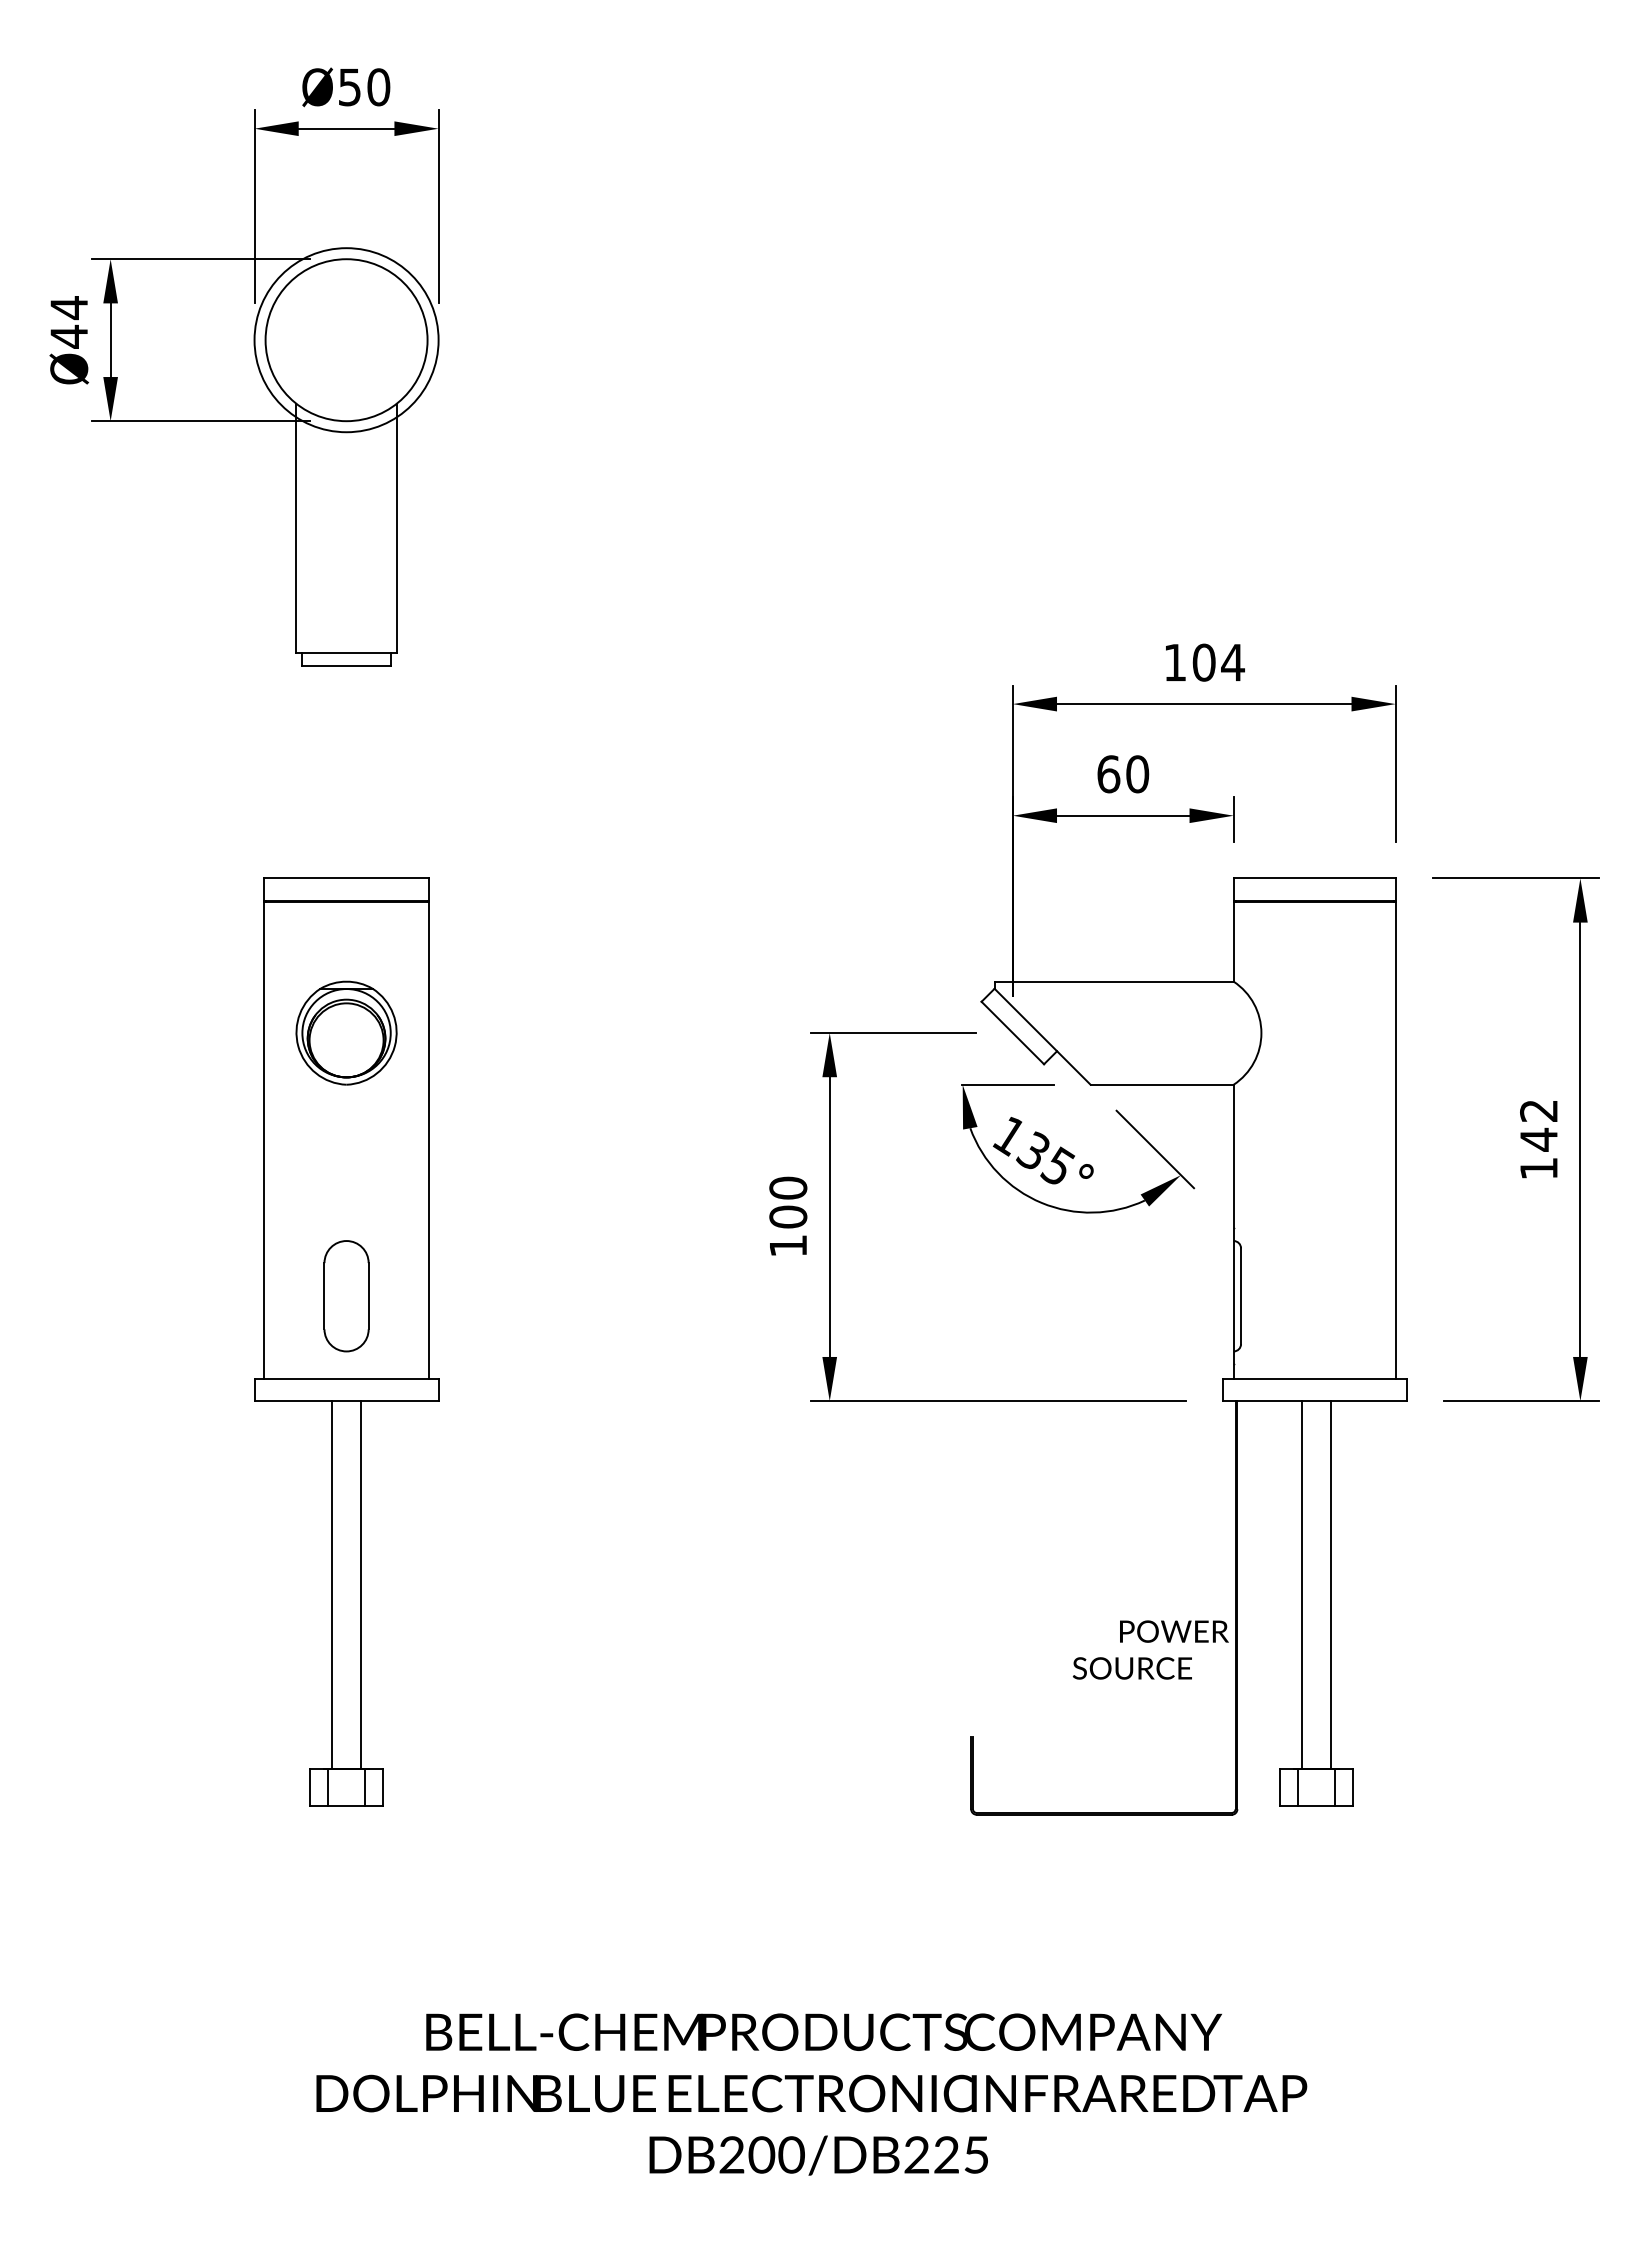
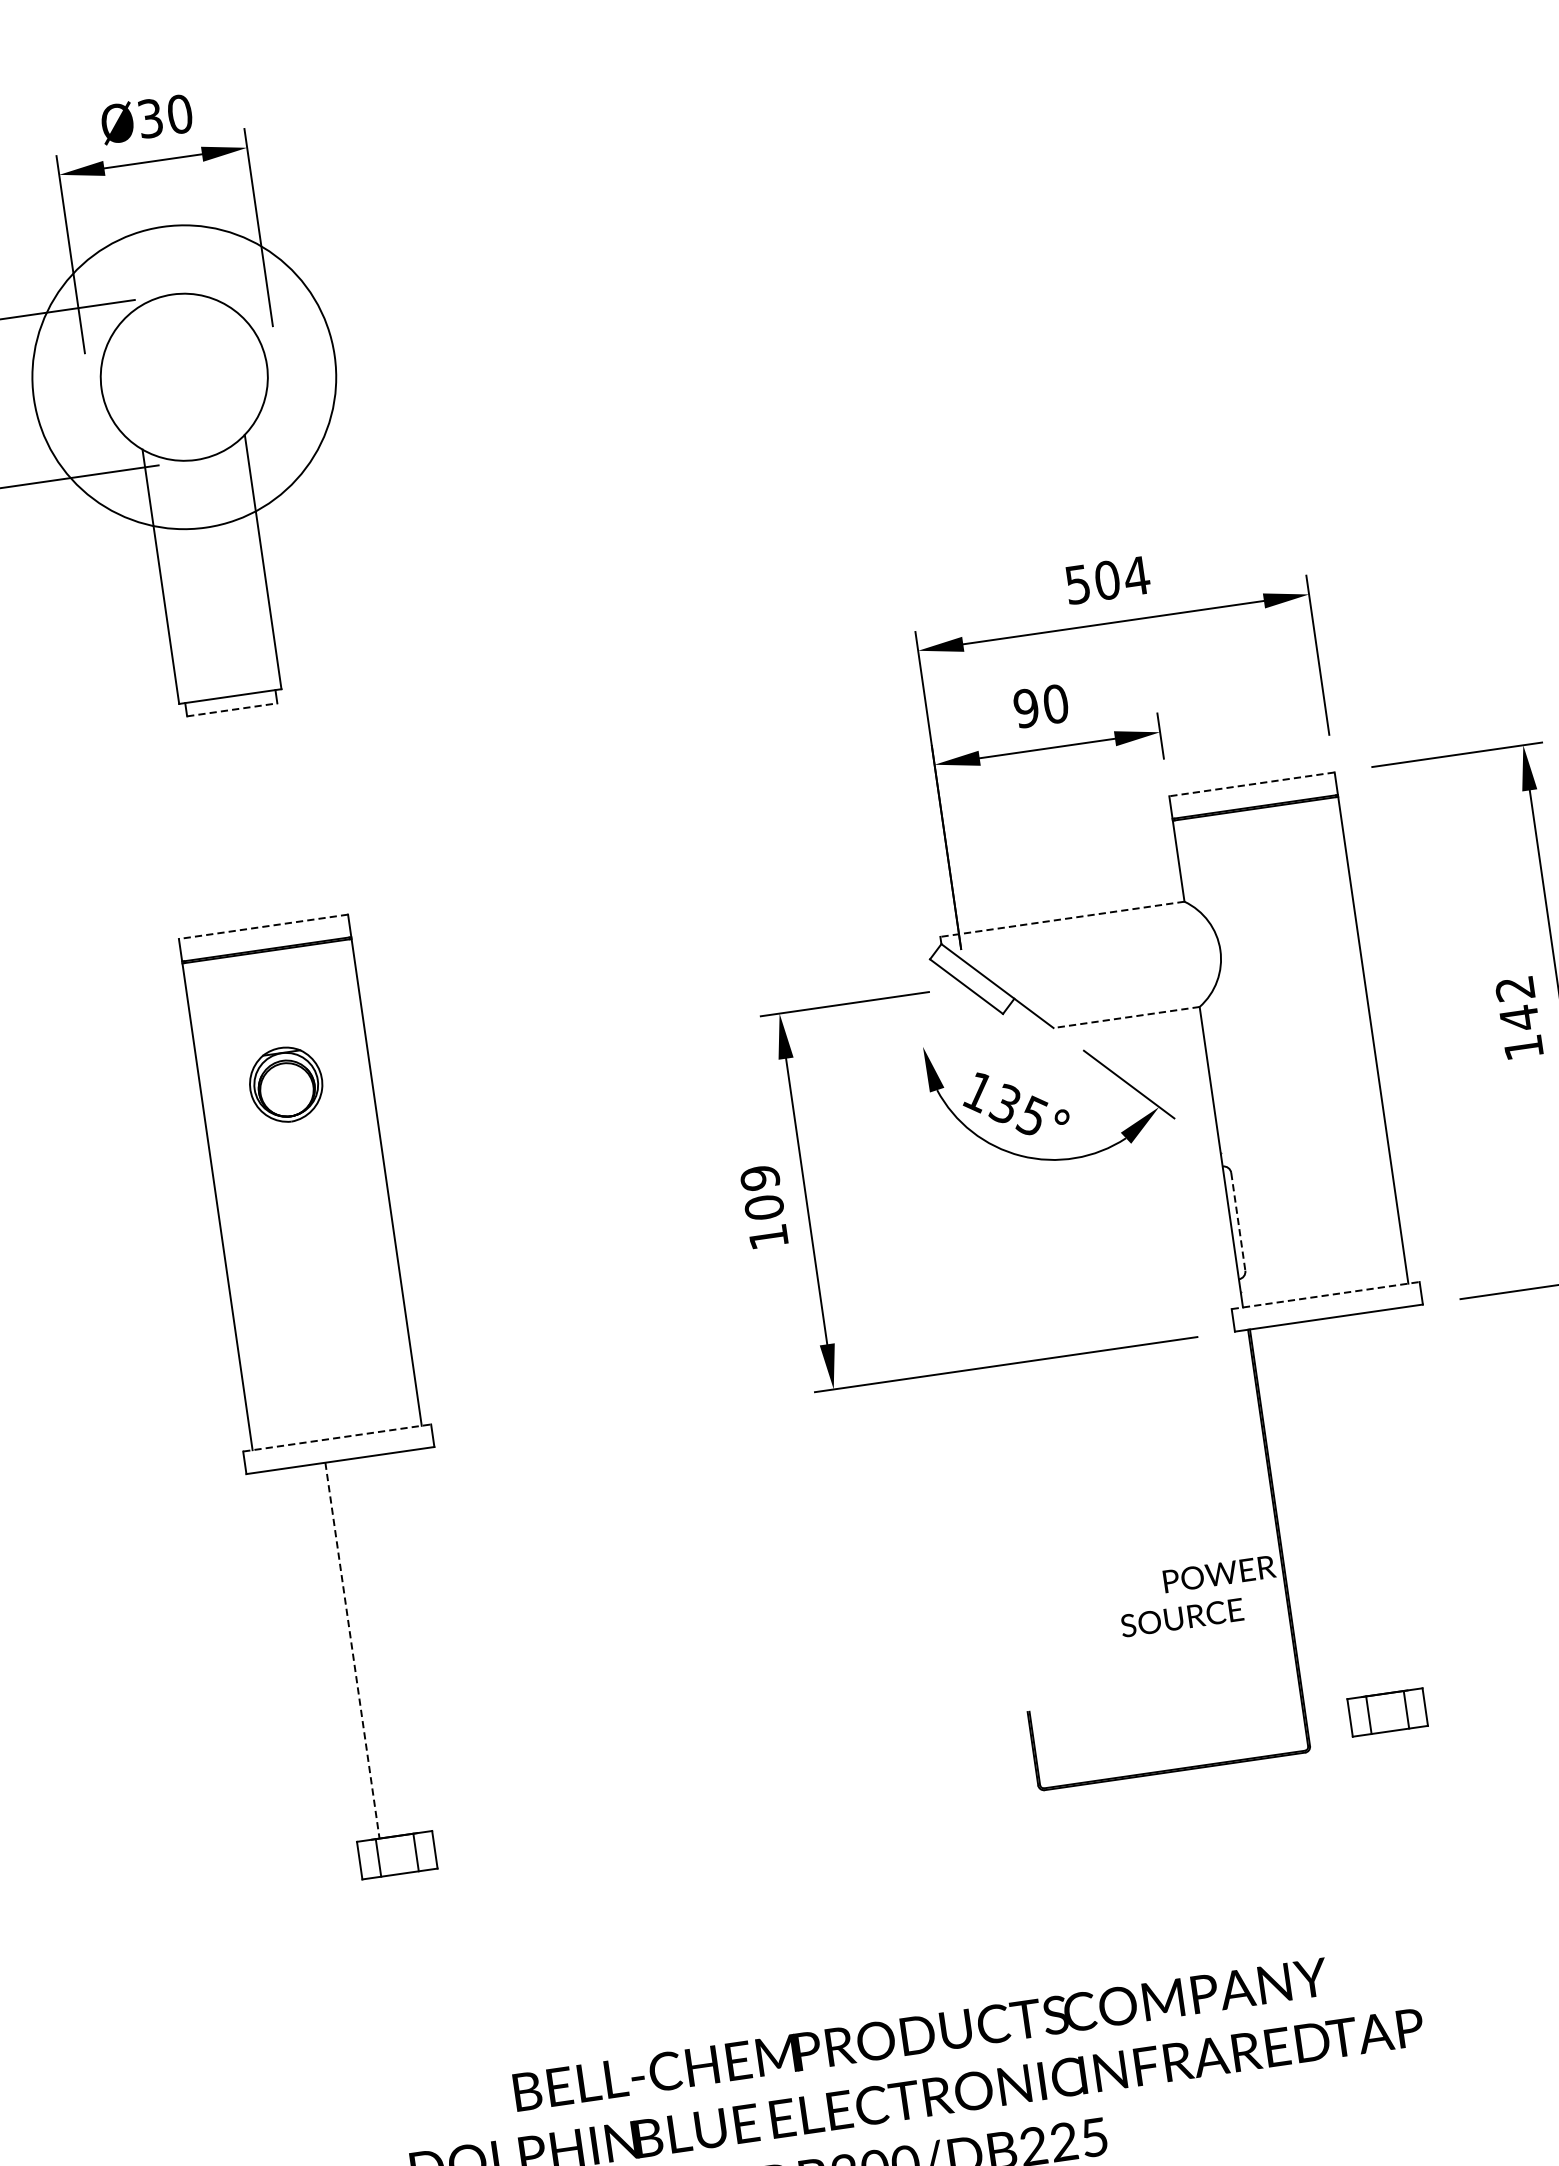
text: (349, 86) -> (149, 117), Ø50 -> Ø30
circle: (346, 340) -> (184, 377), size x1.6
text: (1174, 662) -> (1077, 584), 104 -> 504
line: (347, 665) -> (233, 709), solid -> dashed
text: (1108, 774) -> (1026, 708), 60 -> 90
line: (346, 878) -> (263, 926), solid -> dashed
line: (1314, 878) -> (1251, 784), solid -> dashed
line: (1114, 981) -> (1062, 919), solid -> dashed
part: (346, 1032) -> (286, 1084), size x0.7
line: (1007, 1084) -> (968, 1039), removed
line: (1162, 1084) -> (1126, 1017), solid -> dashed
text: (788, 1187) -> (760, 1177), 100 -> 109
part: (346, 1296) -> (324, 1353), removed
line: (1241, 1296) -> (1238, 1222), solid -> dashed
line: (347, 1379) -> (338, 1438), solid -> dashed
line: (1315, 1379) -> (1326, 1295), solid -> dashed
line: (331, 1585) -> (352, 1651), solid -> dashed
line: (361, 1585) -> (382, 1646), removed
line: (1301, 1585) -> (1342, 1508), removed
line: (1331, 1585) -> (1373, 1503), removed

